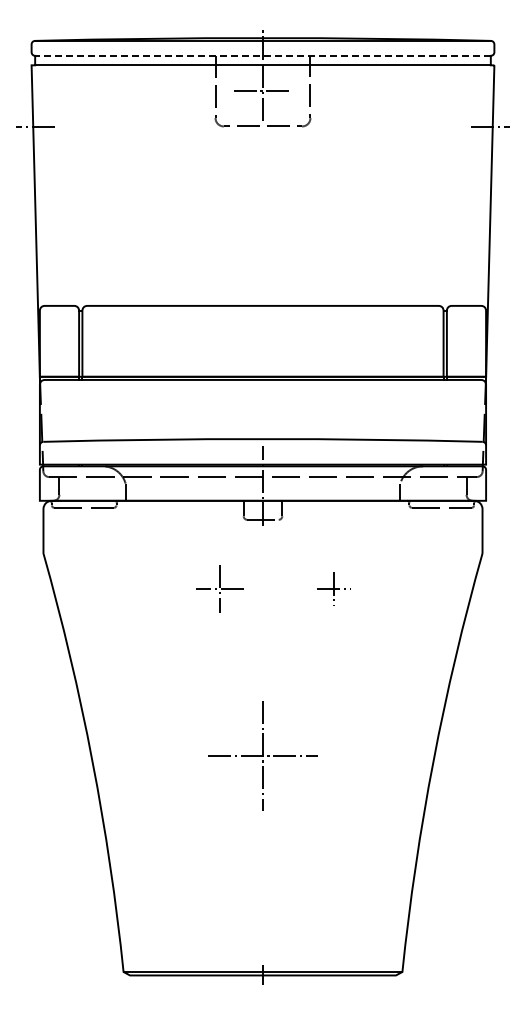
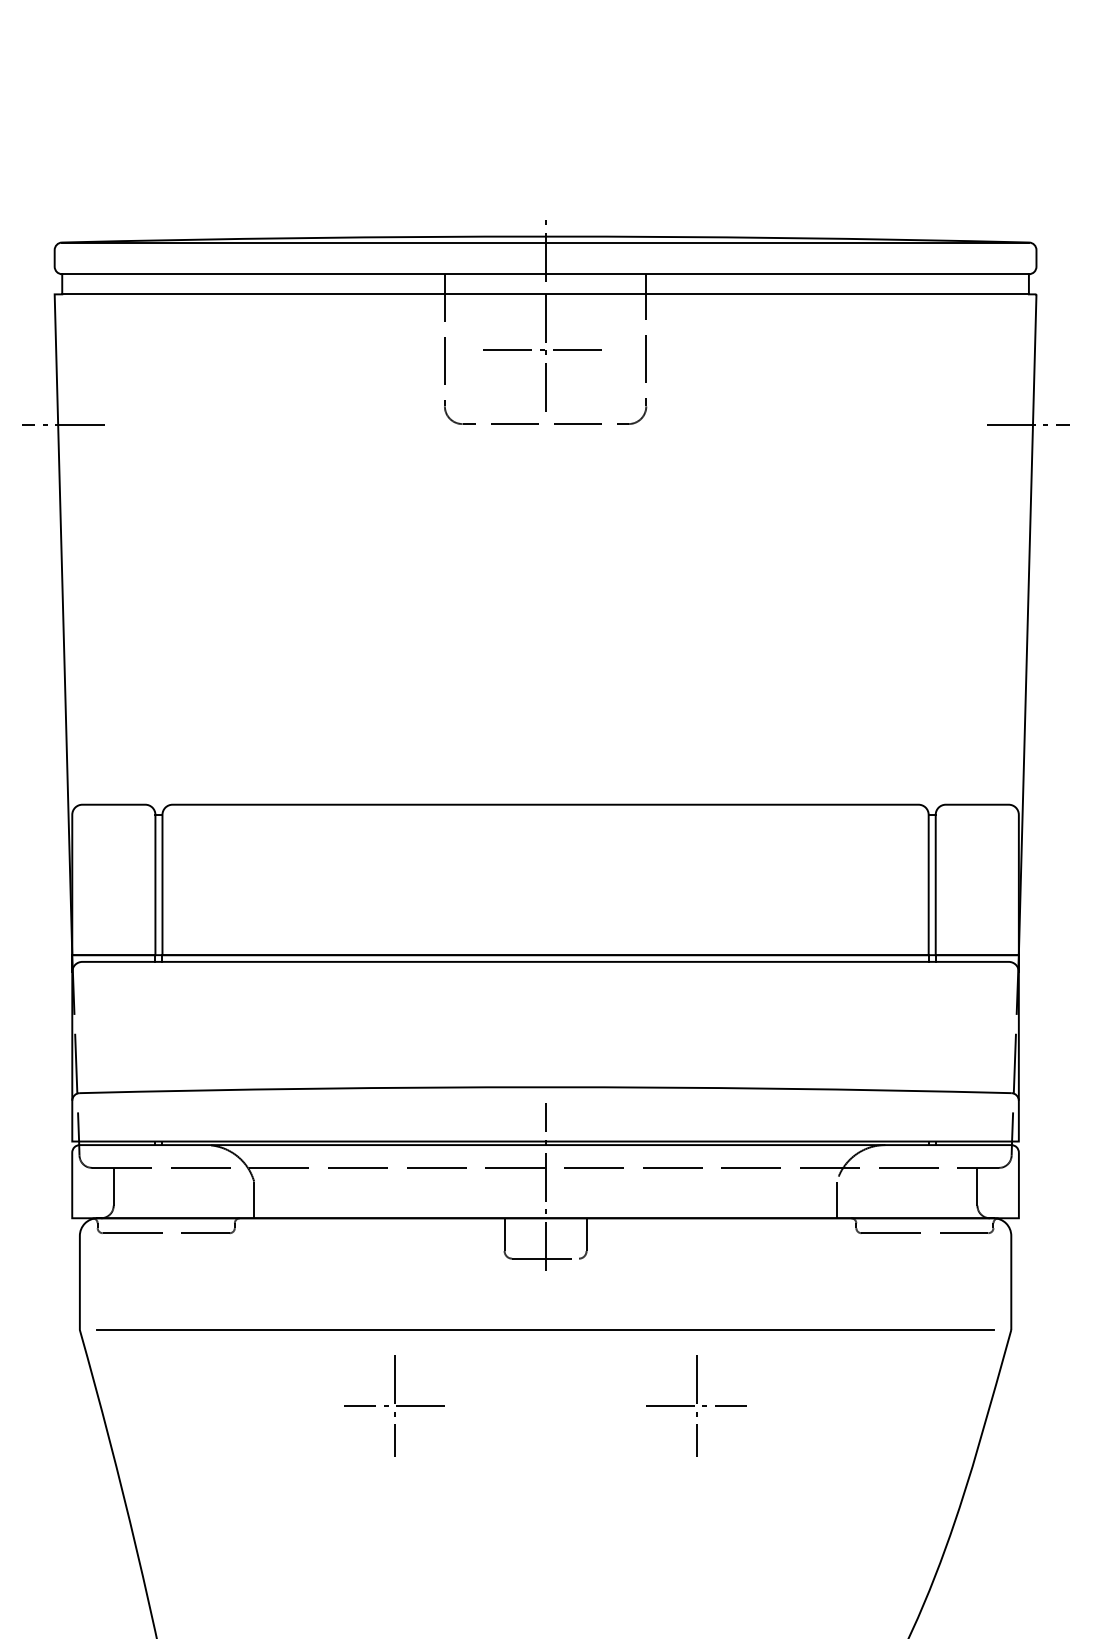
line: (263, 55) -> (546, 273), dashed -> solid
line: (262, 553) -> (544, 1330), added
part: (219, 588) -> (393, 1404), moved
part: (333, 588) -> (695, 1404), size x1.43

